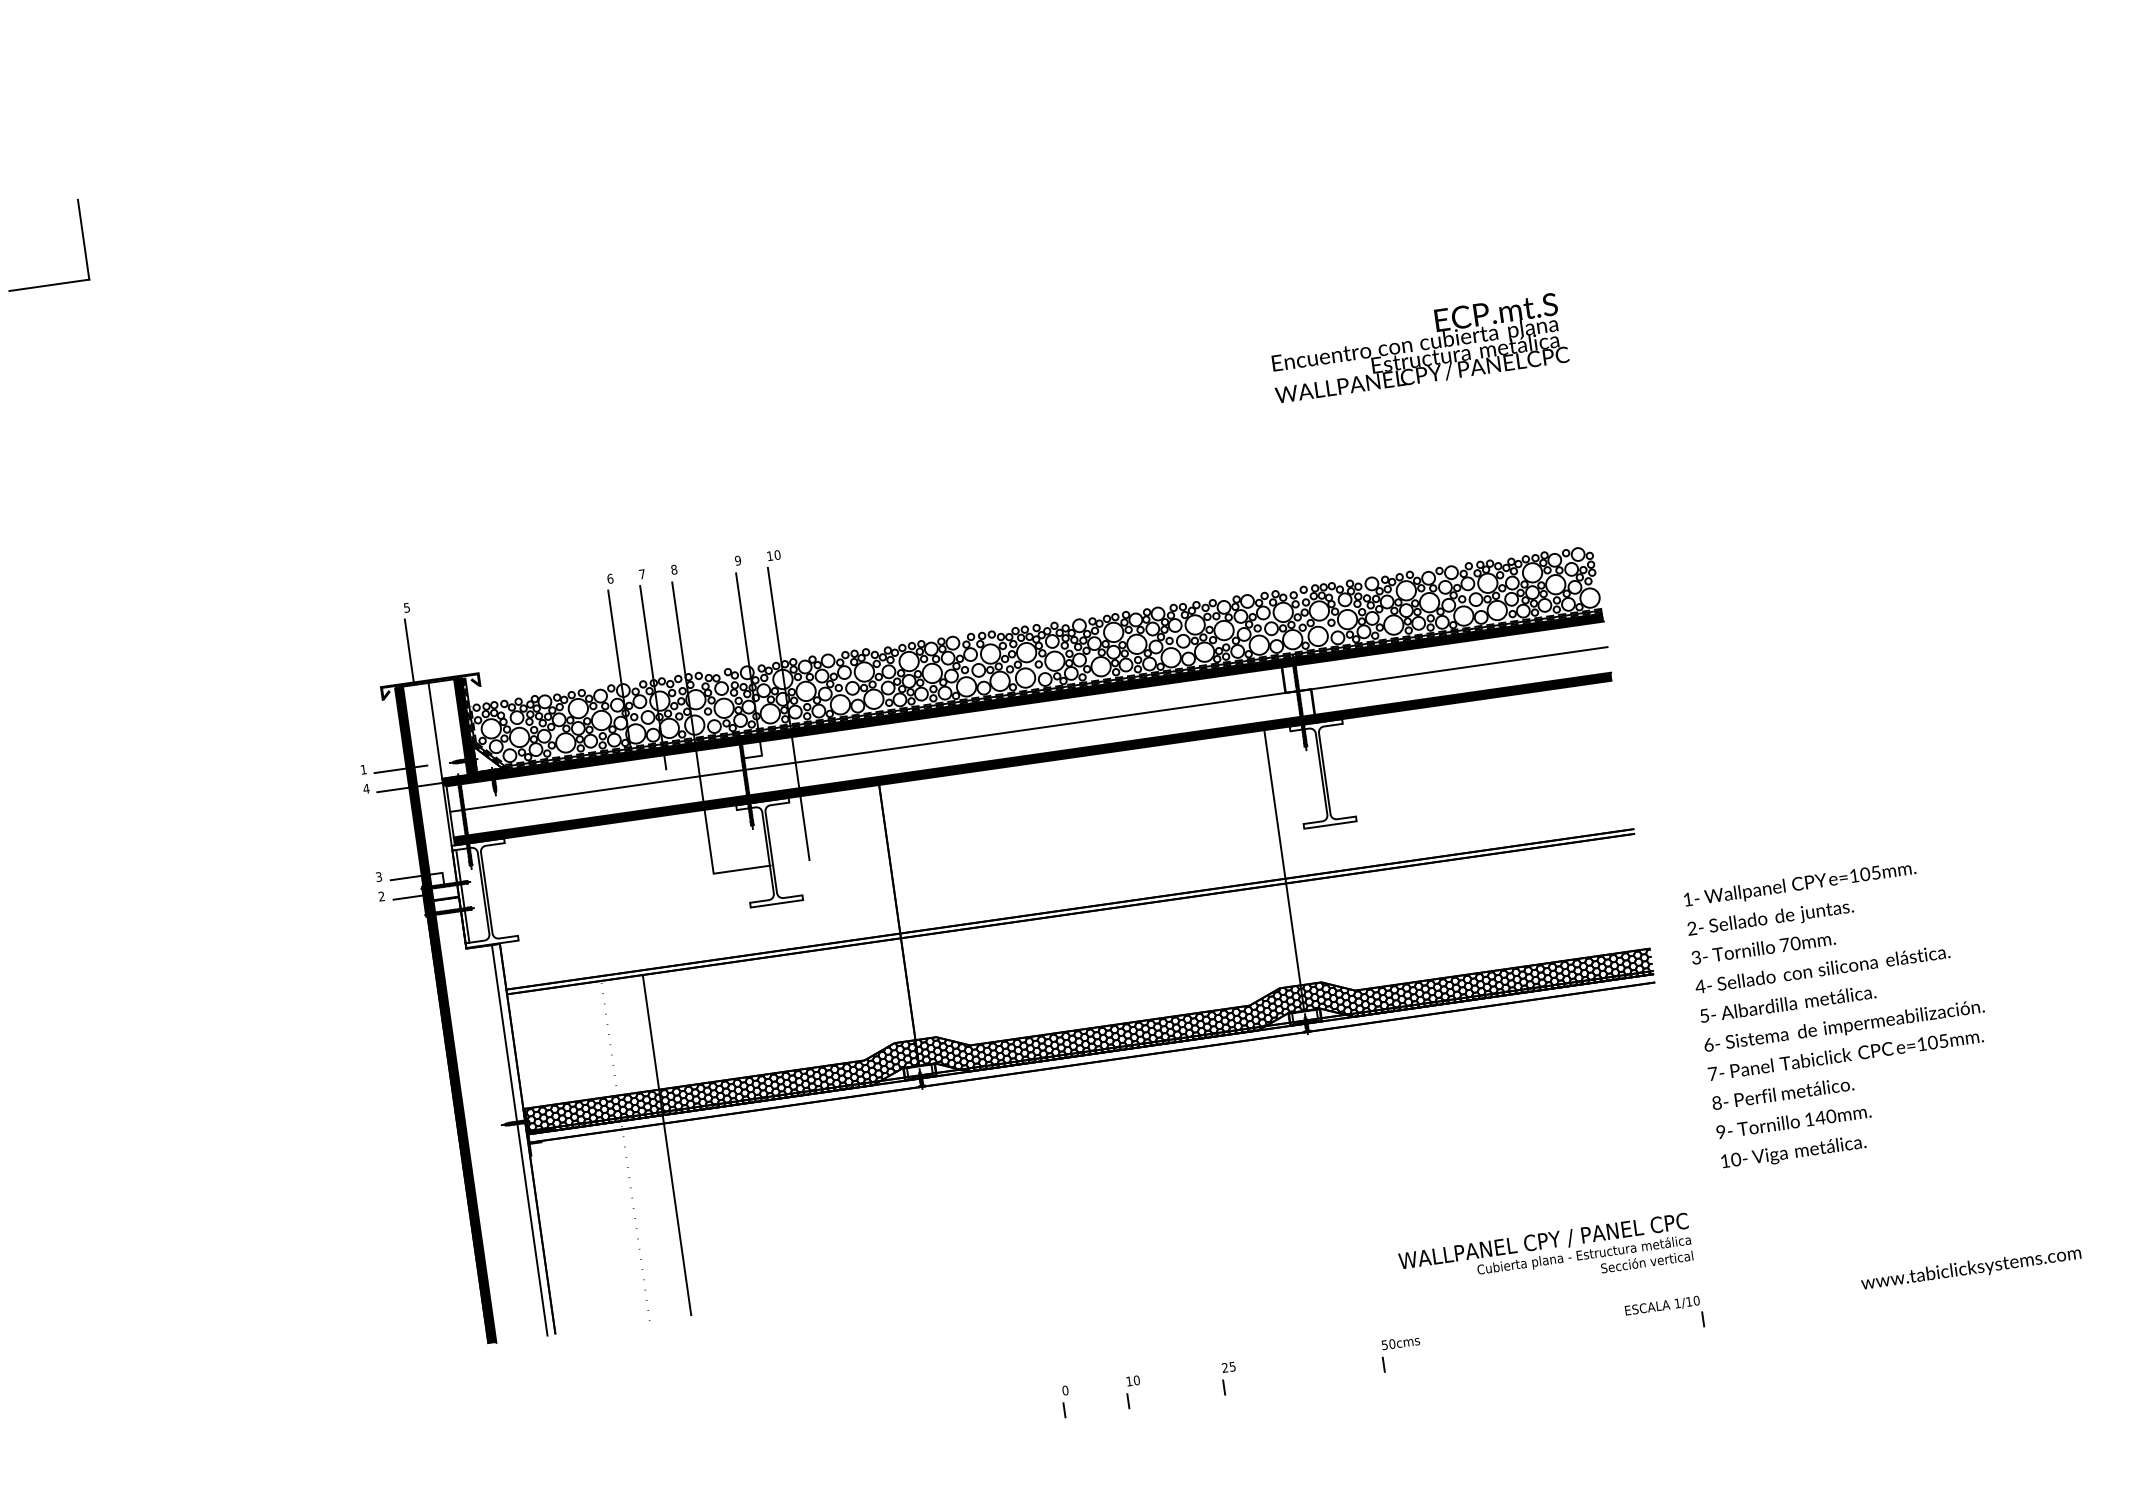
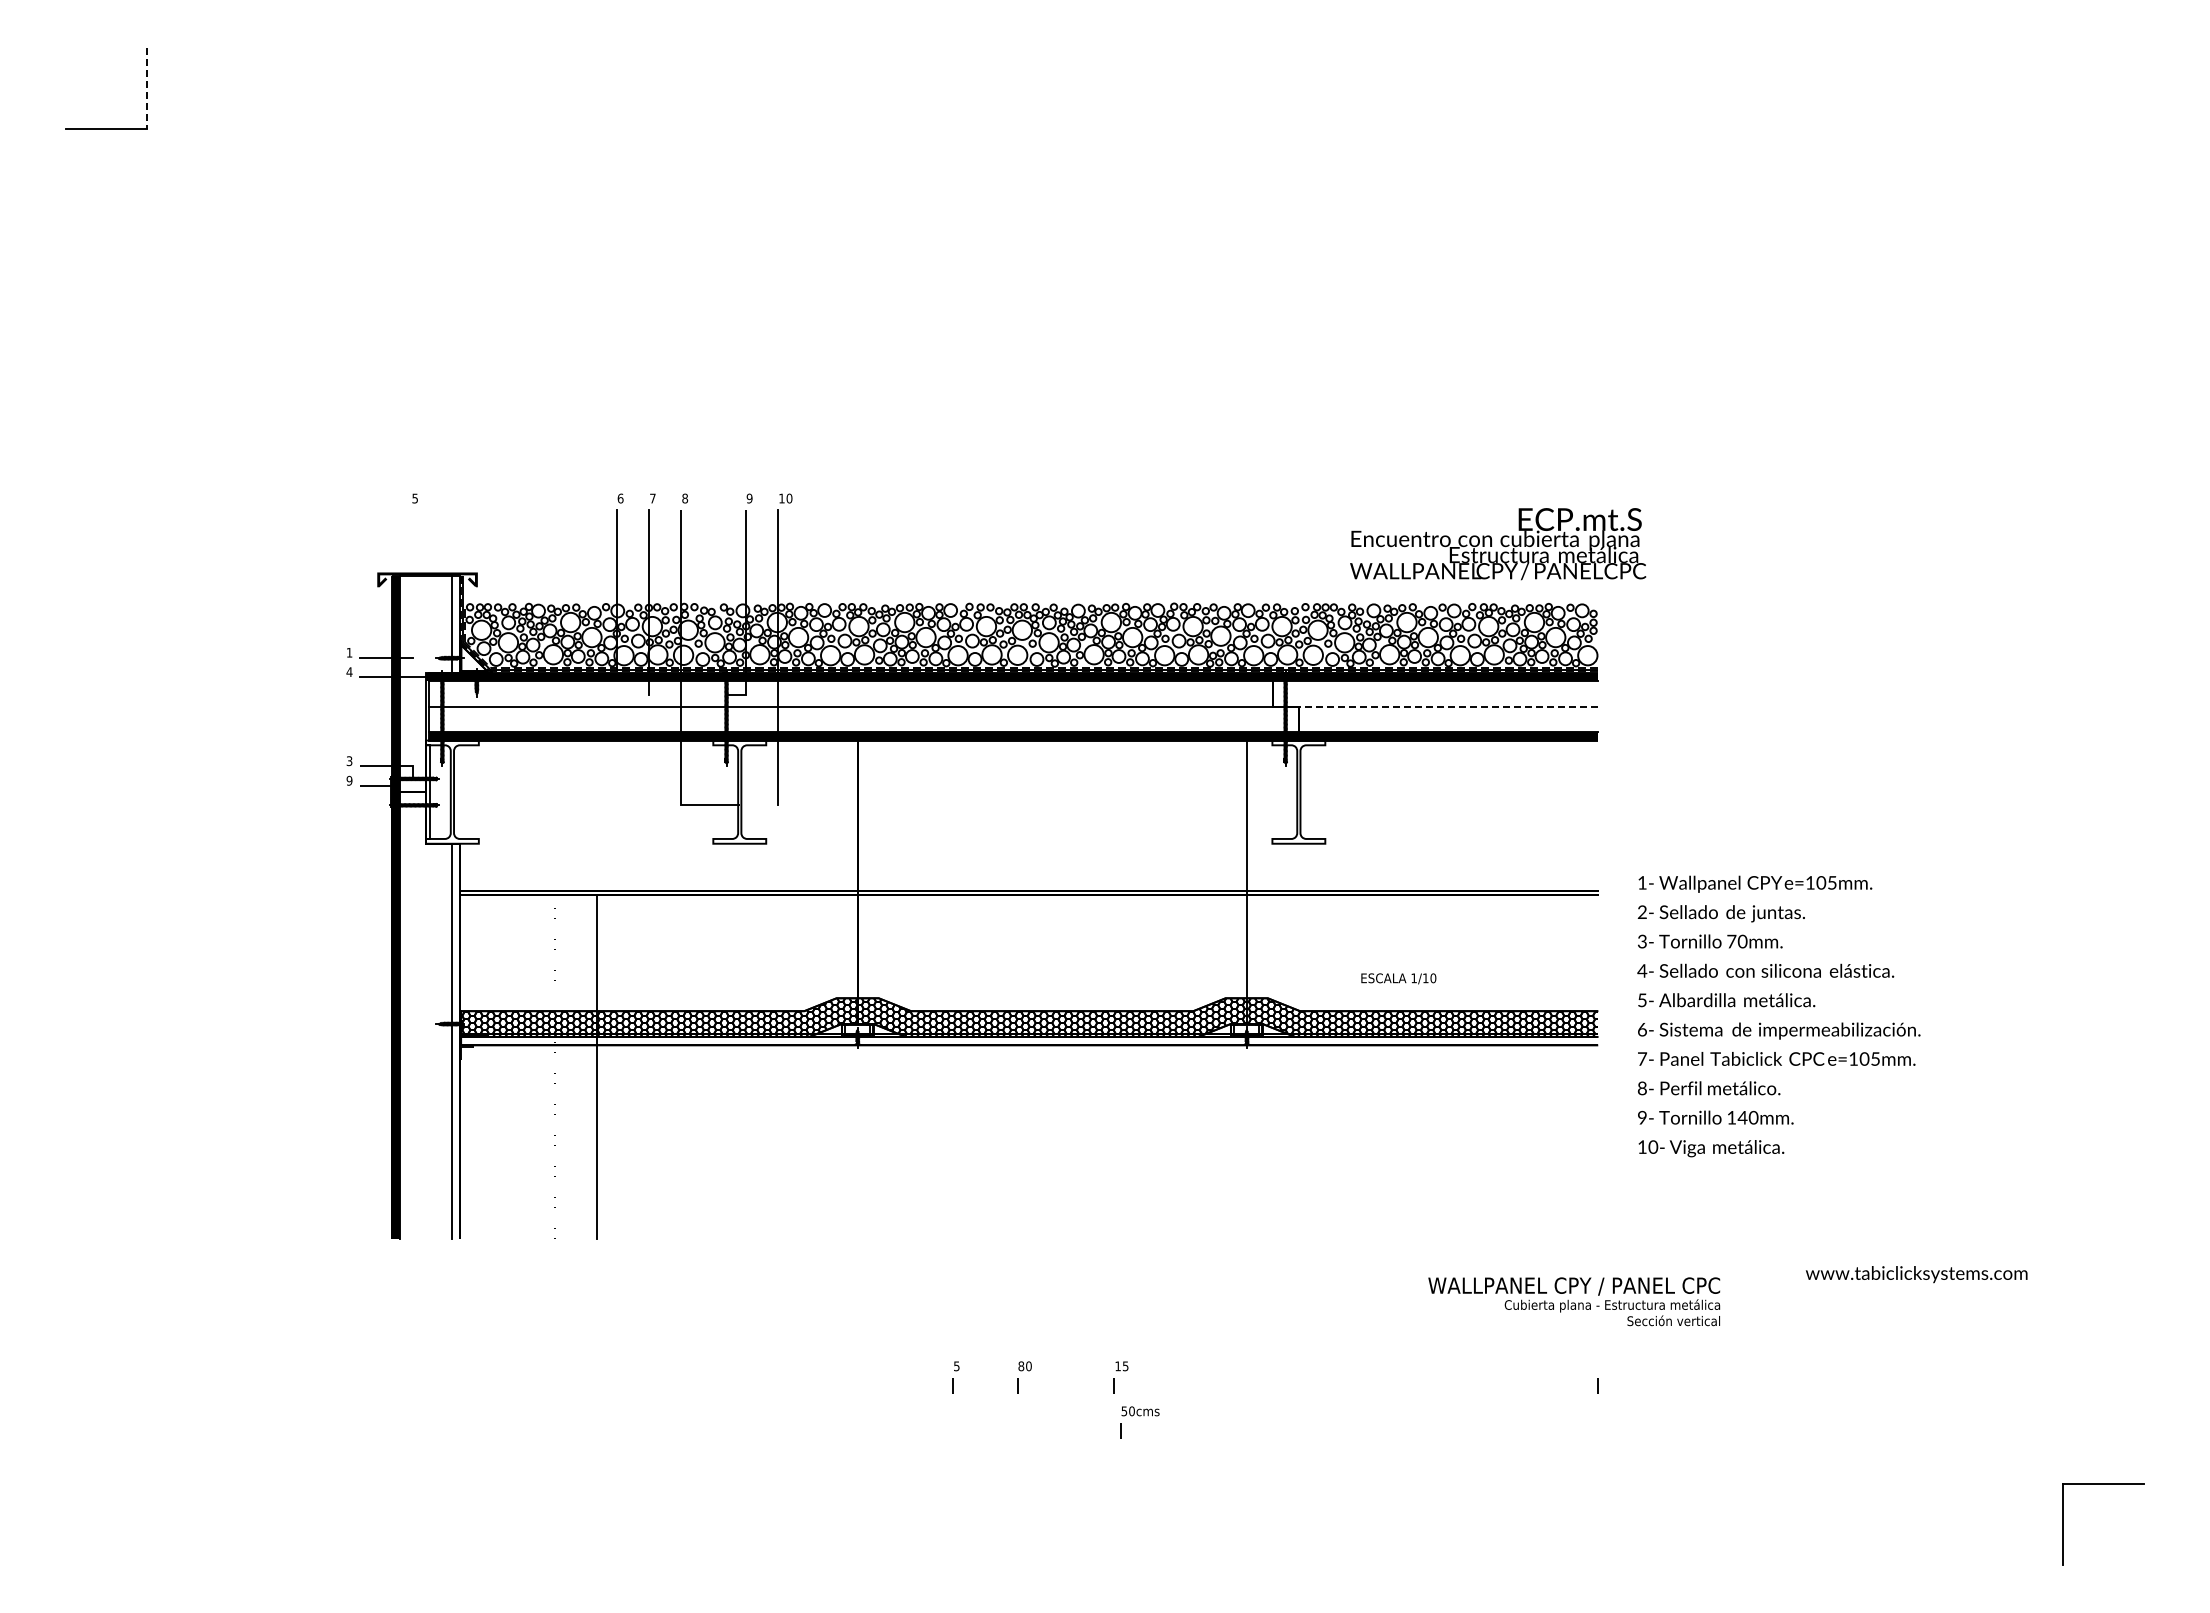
line: (83, 240) -> (146, 89), solid -> dashed
text: (1418, 348) -> (1498, 544), moved
line: (409, 650) -> (411, 541), removed
line: (1459, 668) -> (1448, 706), solid -> dashed
fill: (464, 726) -> (455, 624), removed
line: (434, 731) -> (425, 624), removed
text: (381, 896) -> (349, 780), 2 -> 9
text: (1841, 1012) -> (1778, 1016), moved
text: (1546, 1256) -> (1574, 1301), moved
text: (1971, 1268) -> (1916, 1274), moved
text: (1662, 1305) -> (1398, 978), moved
part: (1401, 1354) -> (1139, 1422), moved
text: (1224, 1368) -> (1117, 1366), 25 -> 15
text: (1129, 1381) -> (1021, 1366), 10 -> 80
text: (1065, 1390) -> (956, 1366), 0 -> 5

